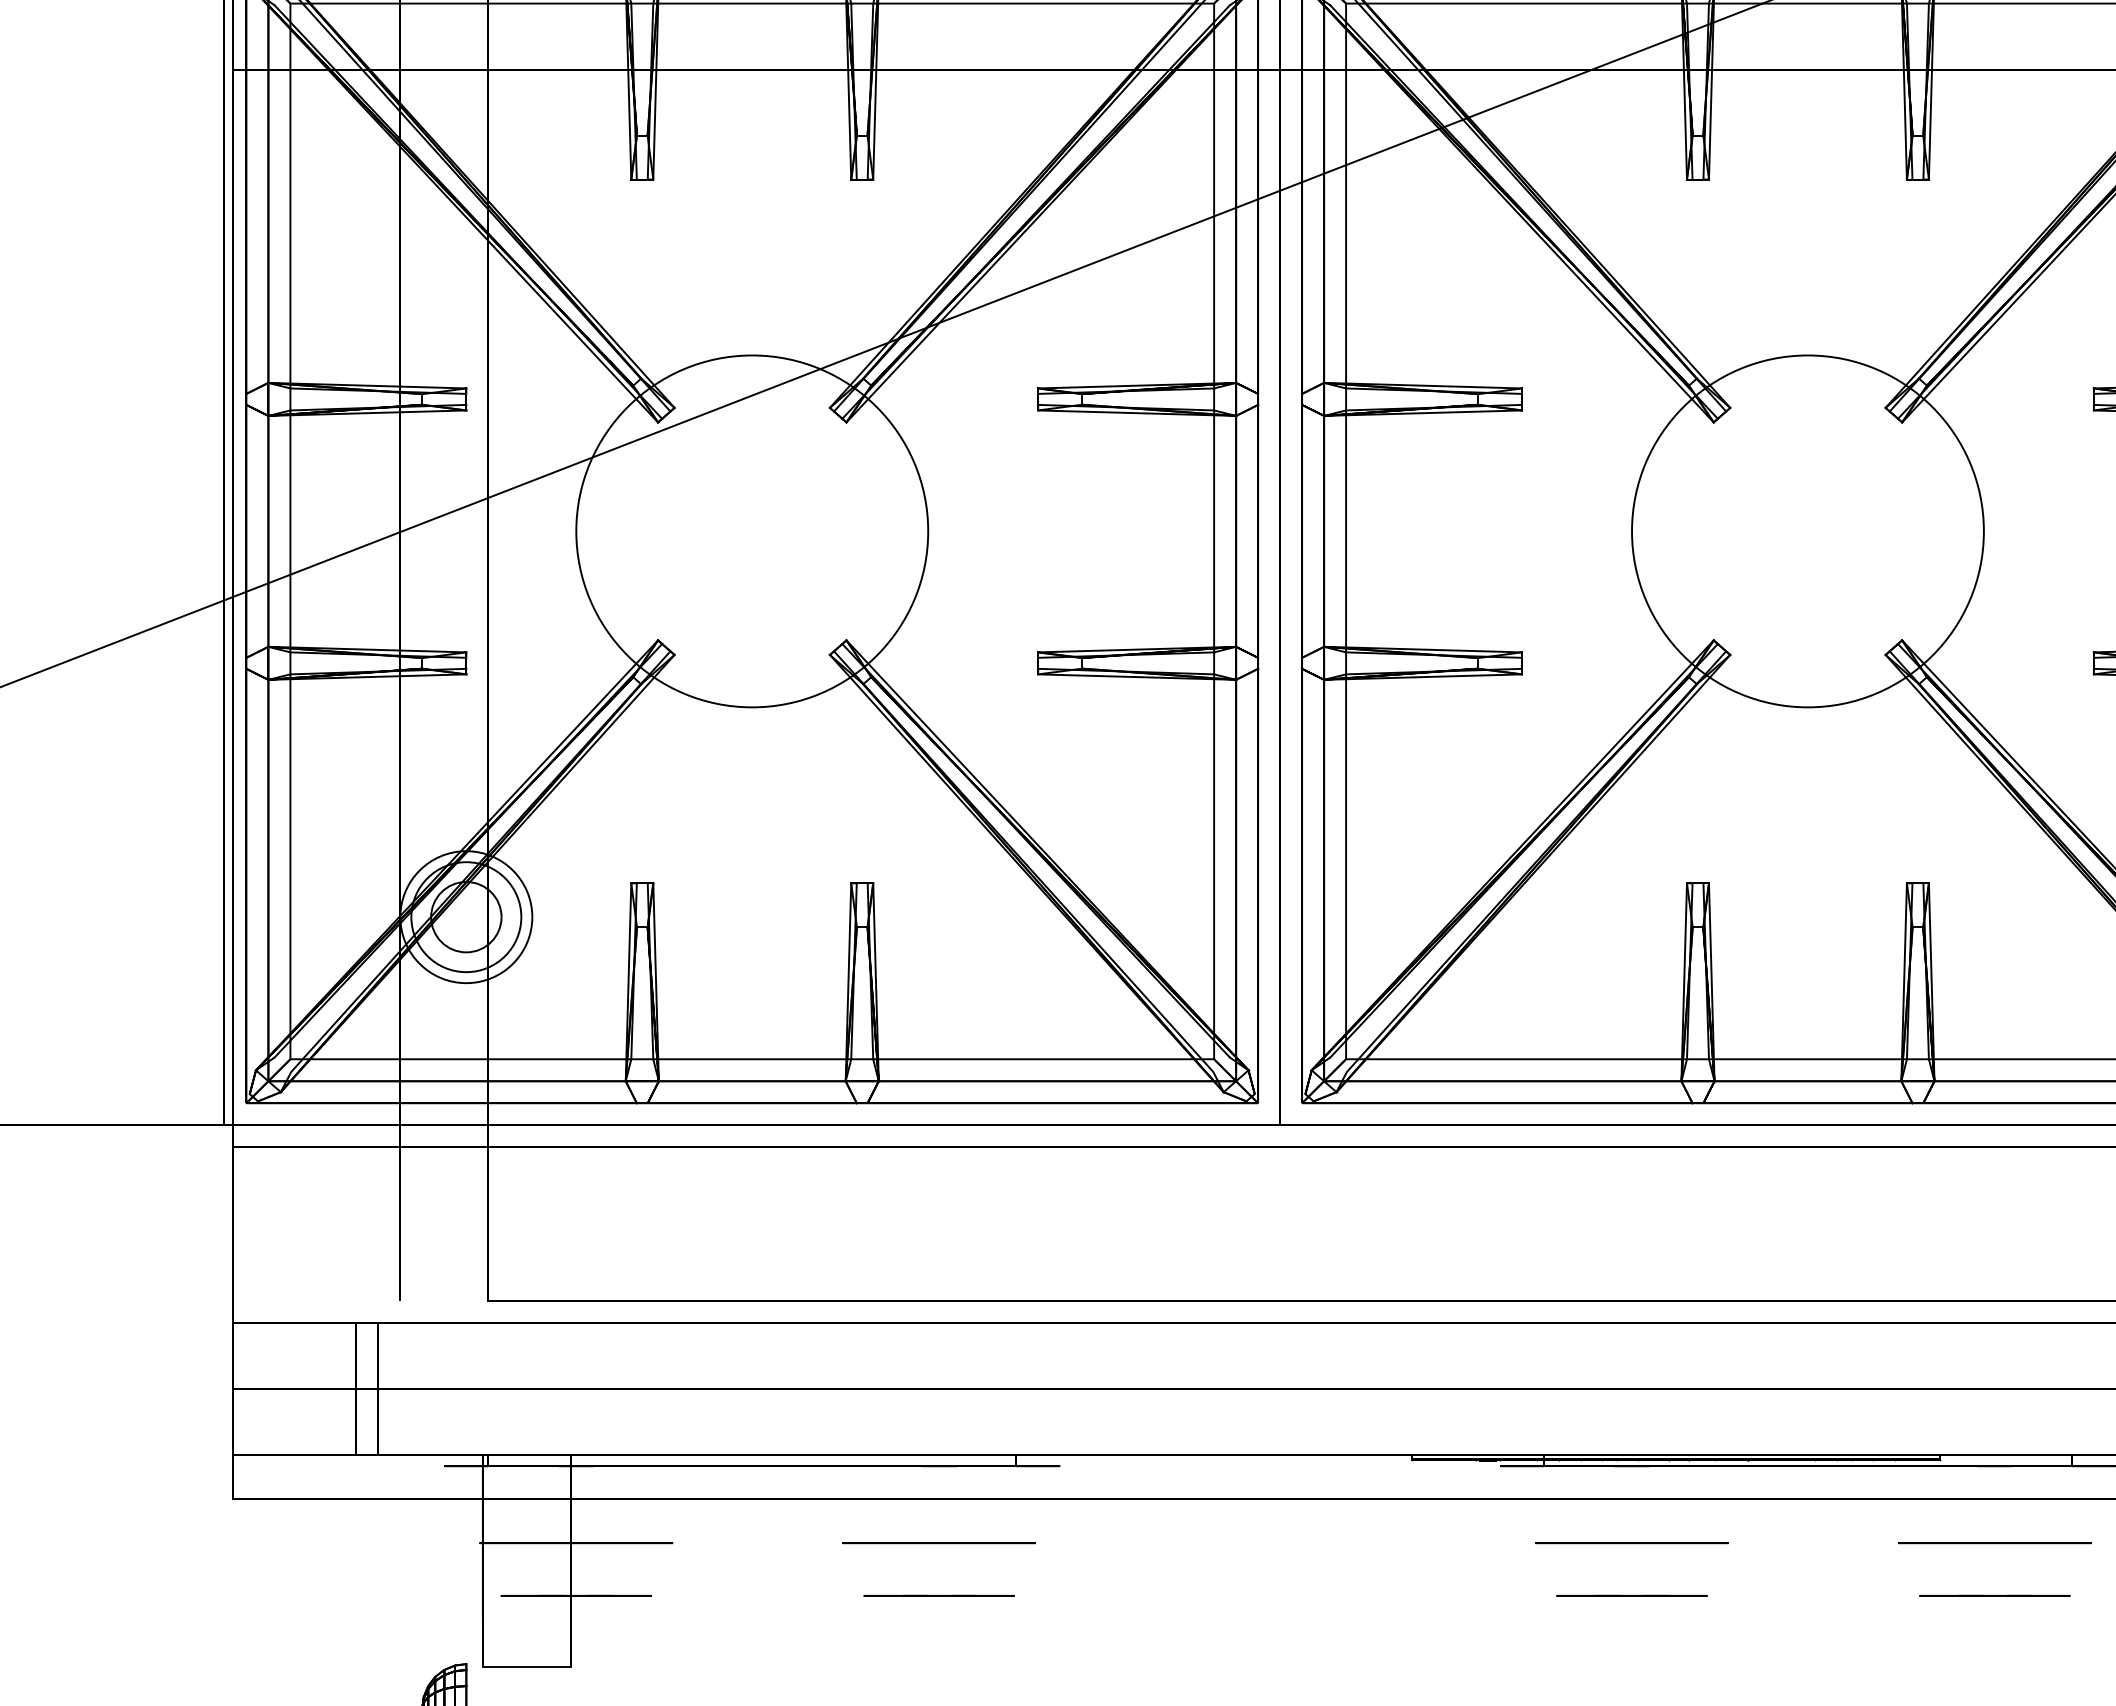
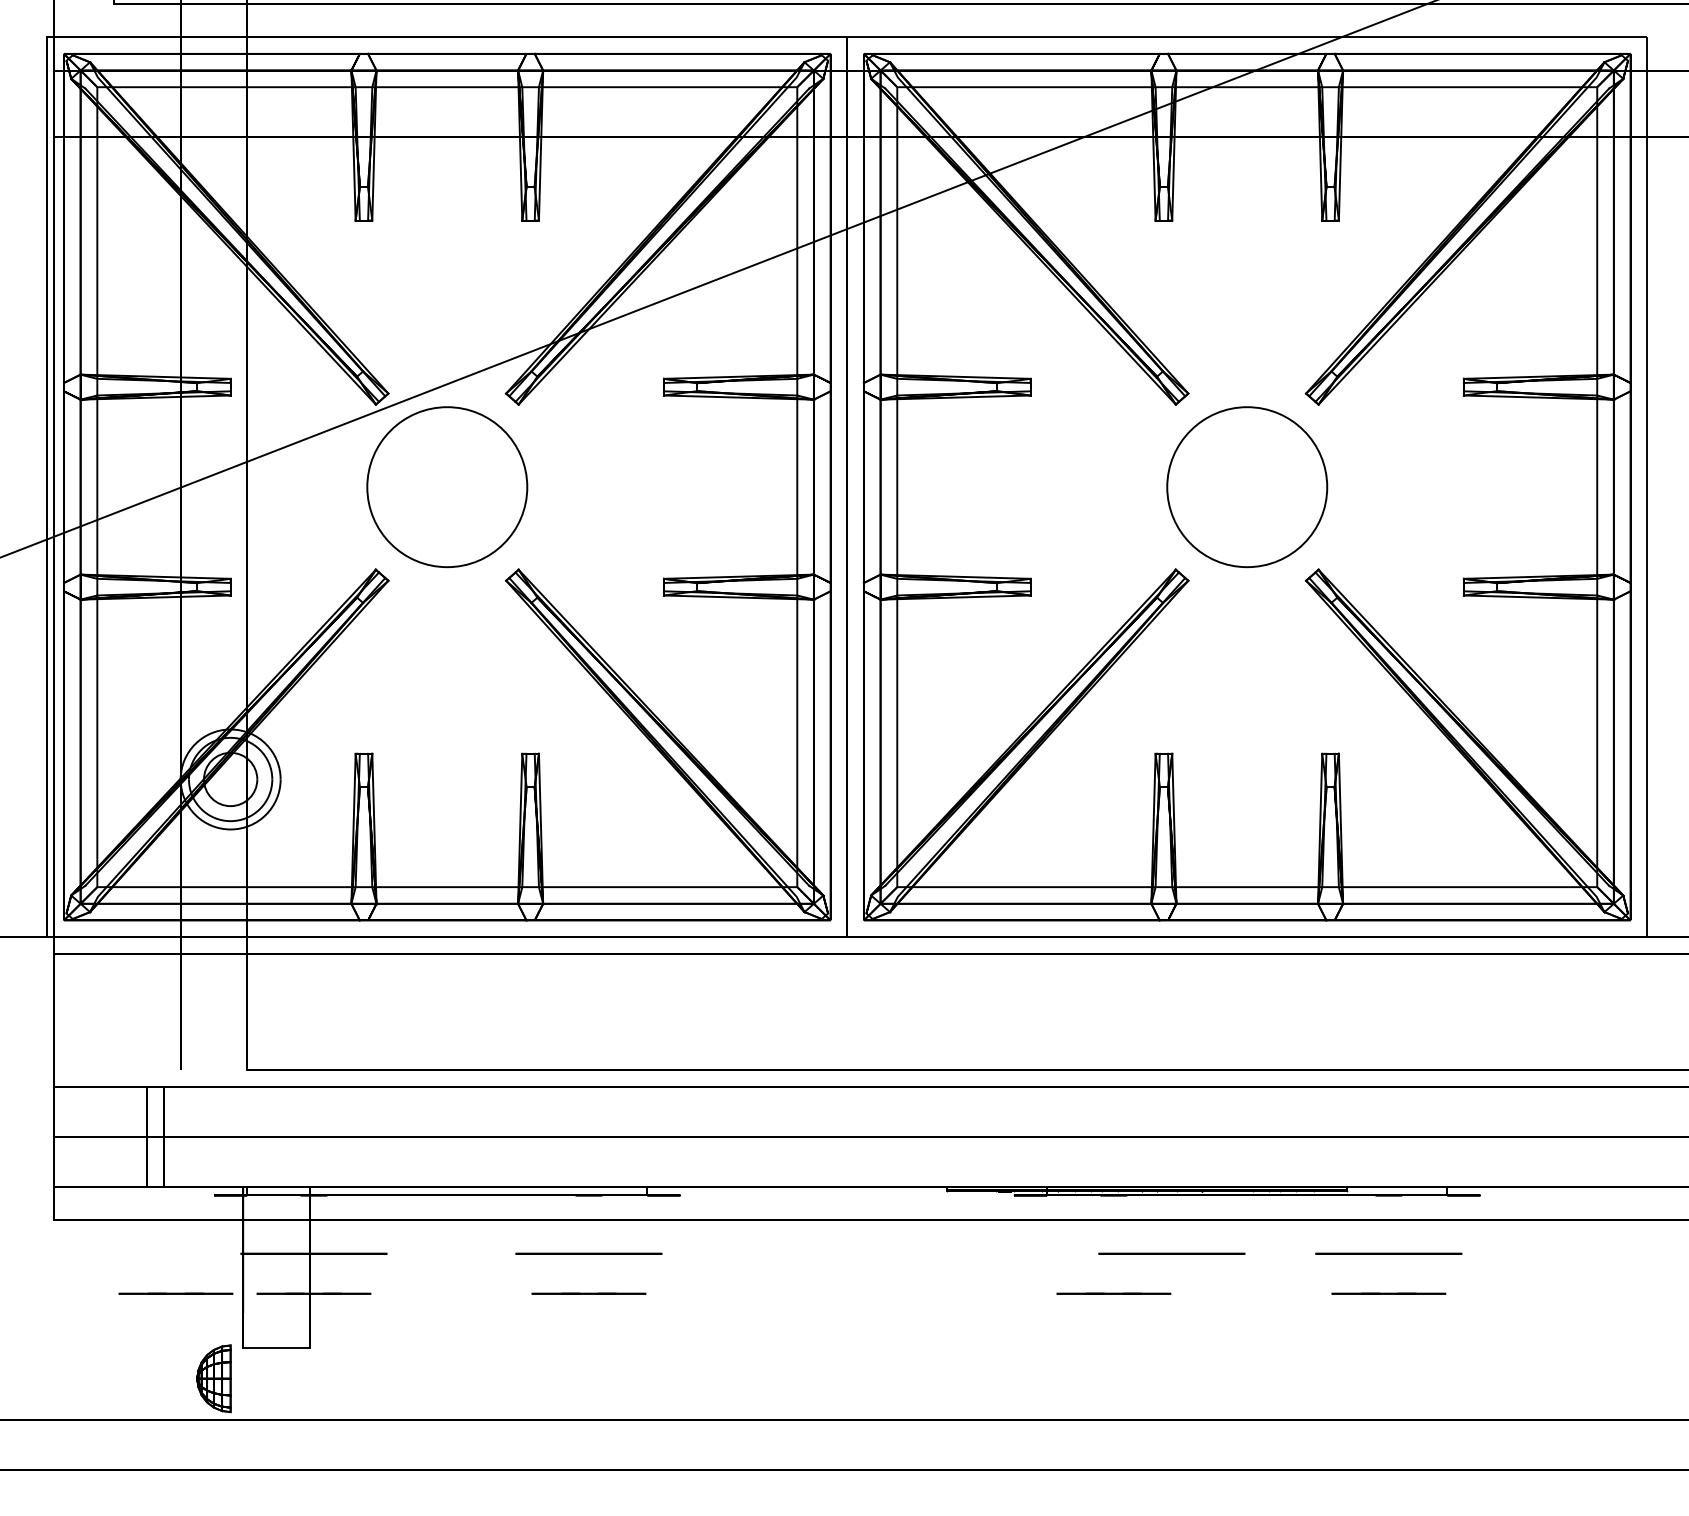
circle: (751, 530) -> (446, 486), size x0.6
circle: (1806, 530) -> (1246, 486), size x0.6
circle: (1631, 1542) -> (1171, 1253), moved
line: (393, 1595) -> (175, 1293), added

